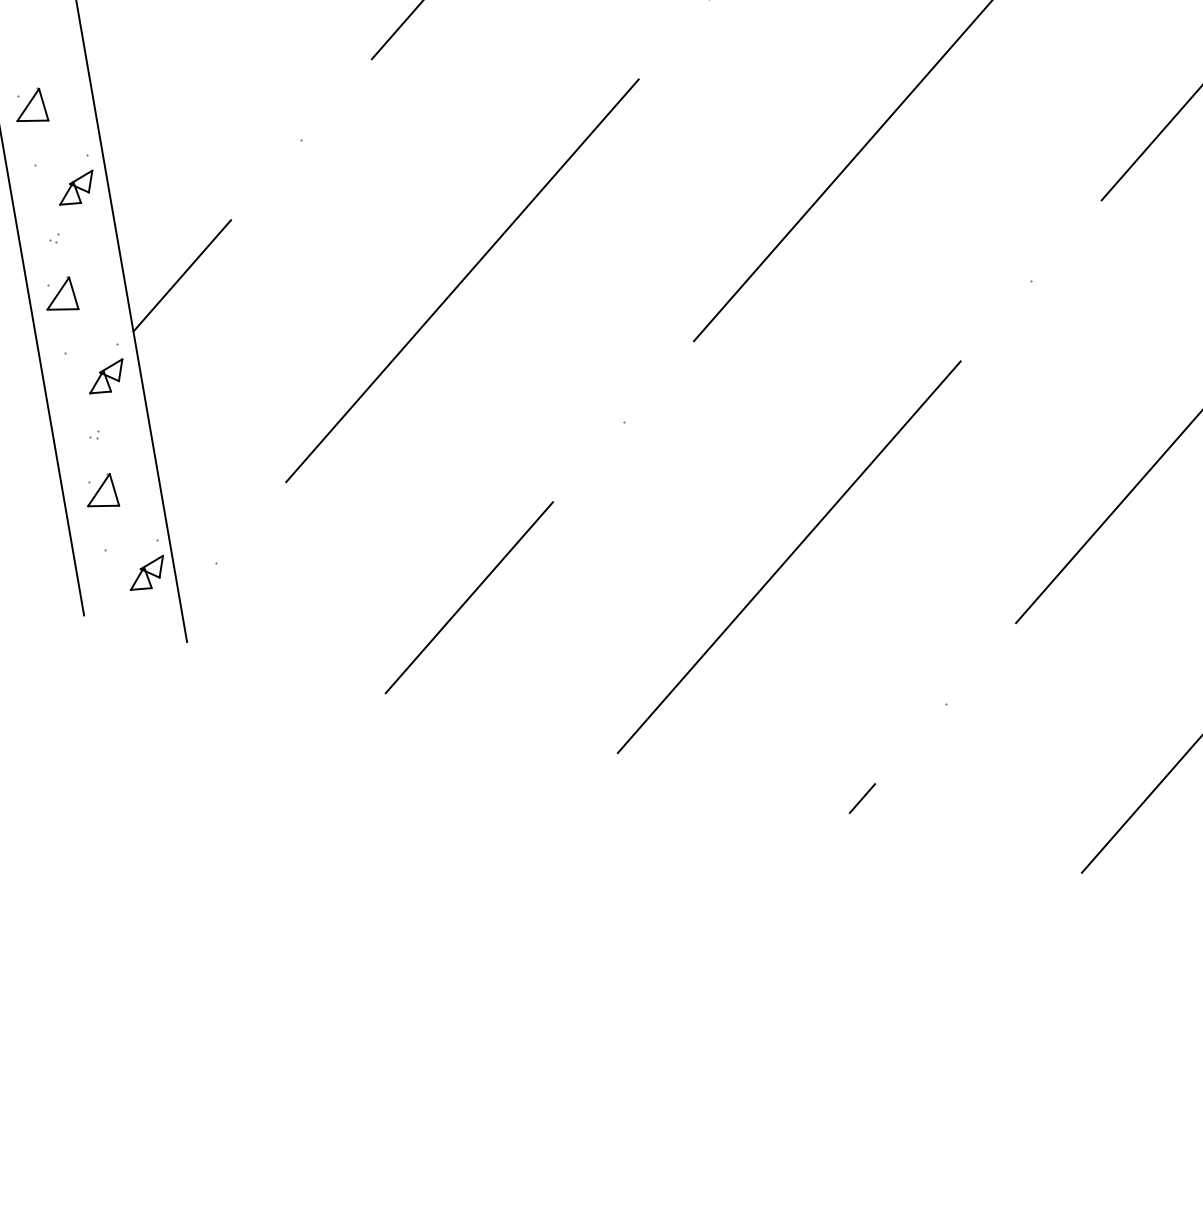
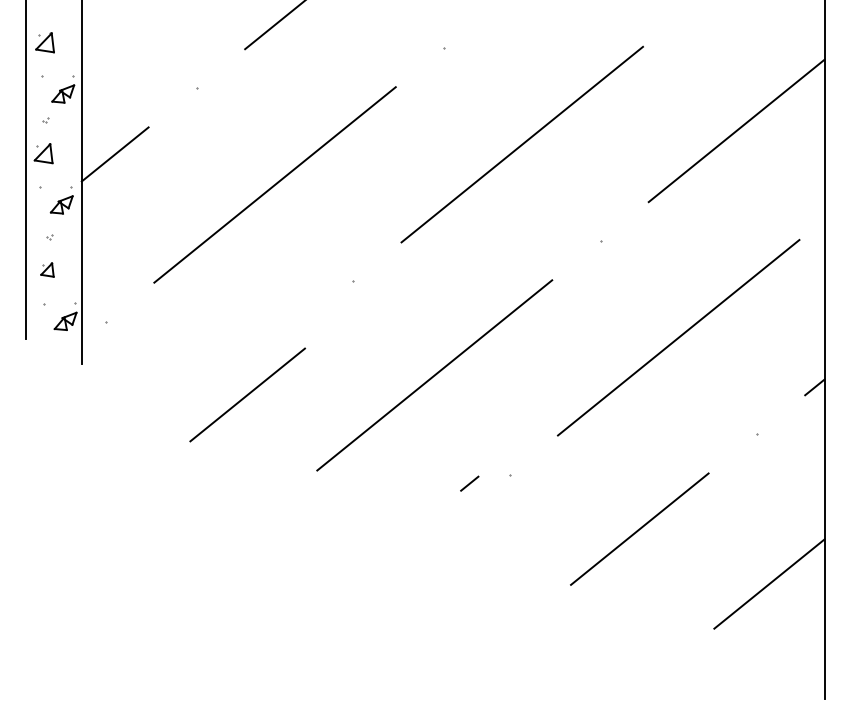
part: (101, 490) -> (47, 269), size x0.7
line: (468, 596) -> (247, 394), moved
line: (861, 798) -> (469, 483), moved

